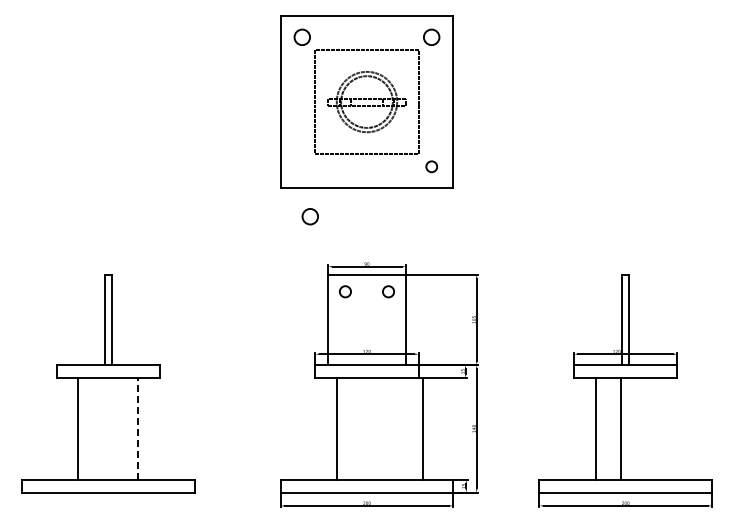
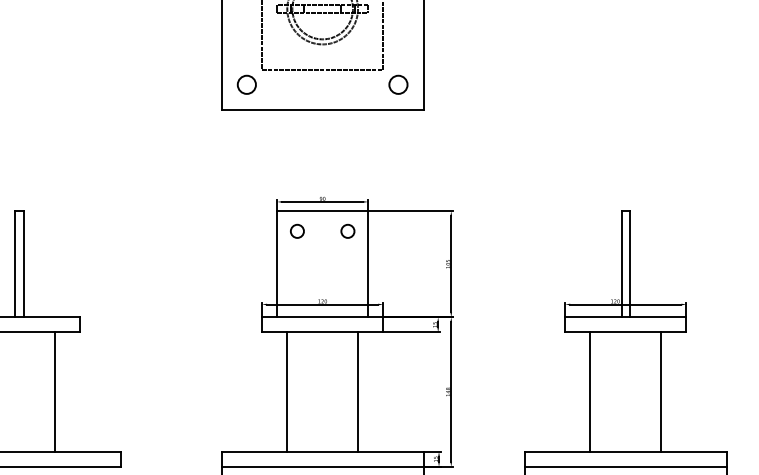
circle: (431, 166) -> (398, 84), size x1.43
circle: (309, 216) -> (245, 84), moved
line: (138, 428) -> (54, 391), dashed -> solid
line: (423, 428) -> (358, 391), moved
line: (620, 428) -> (660, 391), moved

